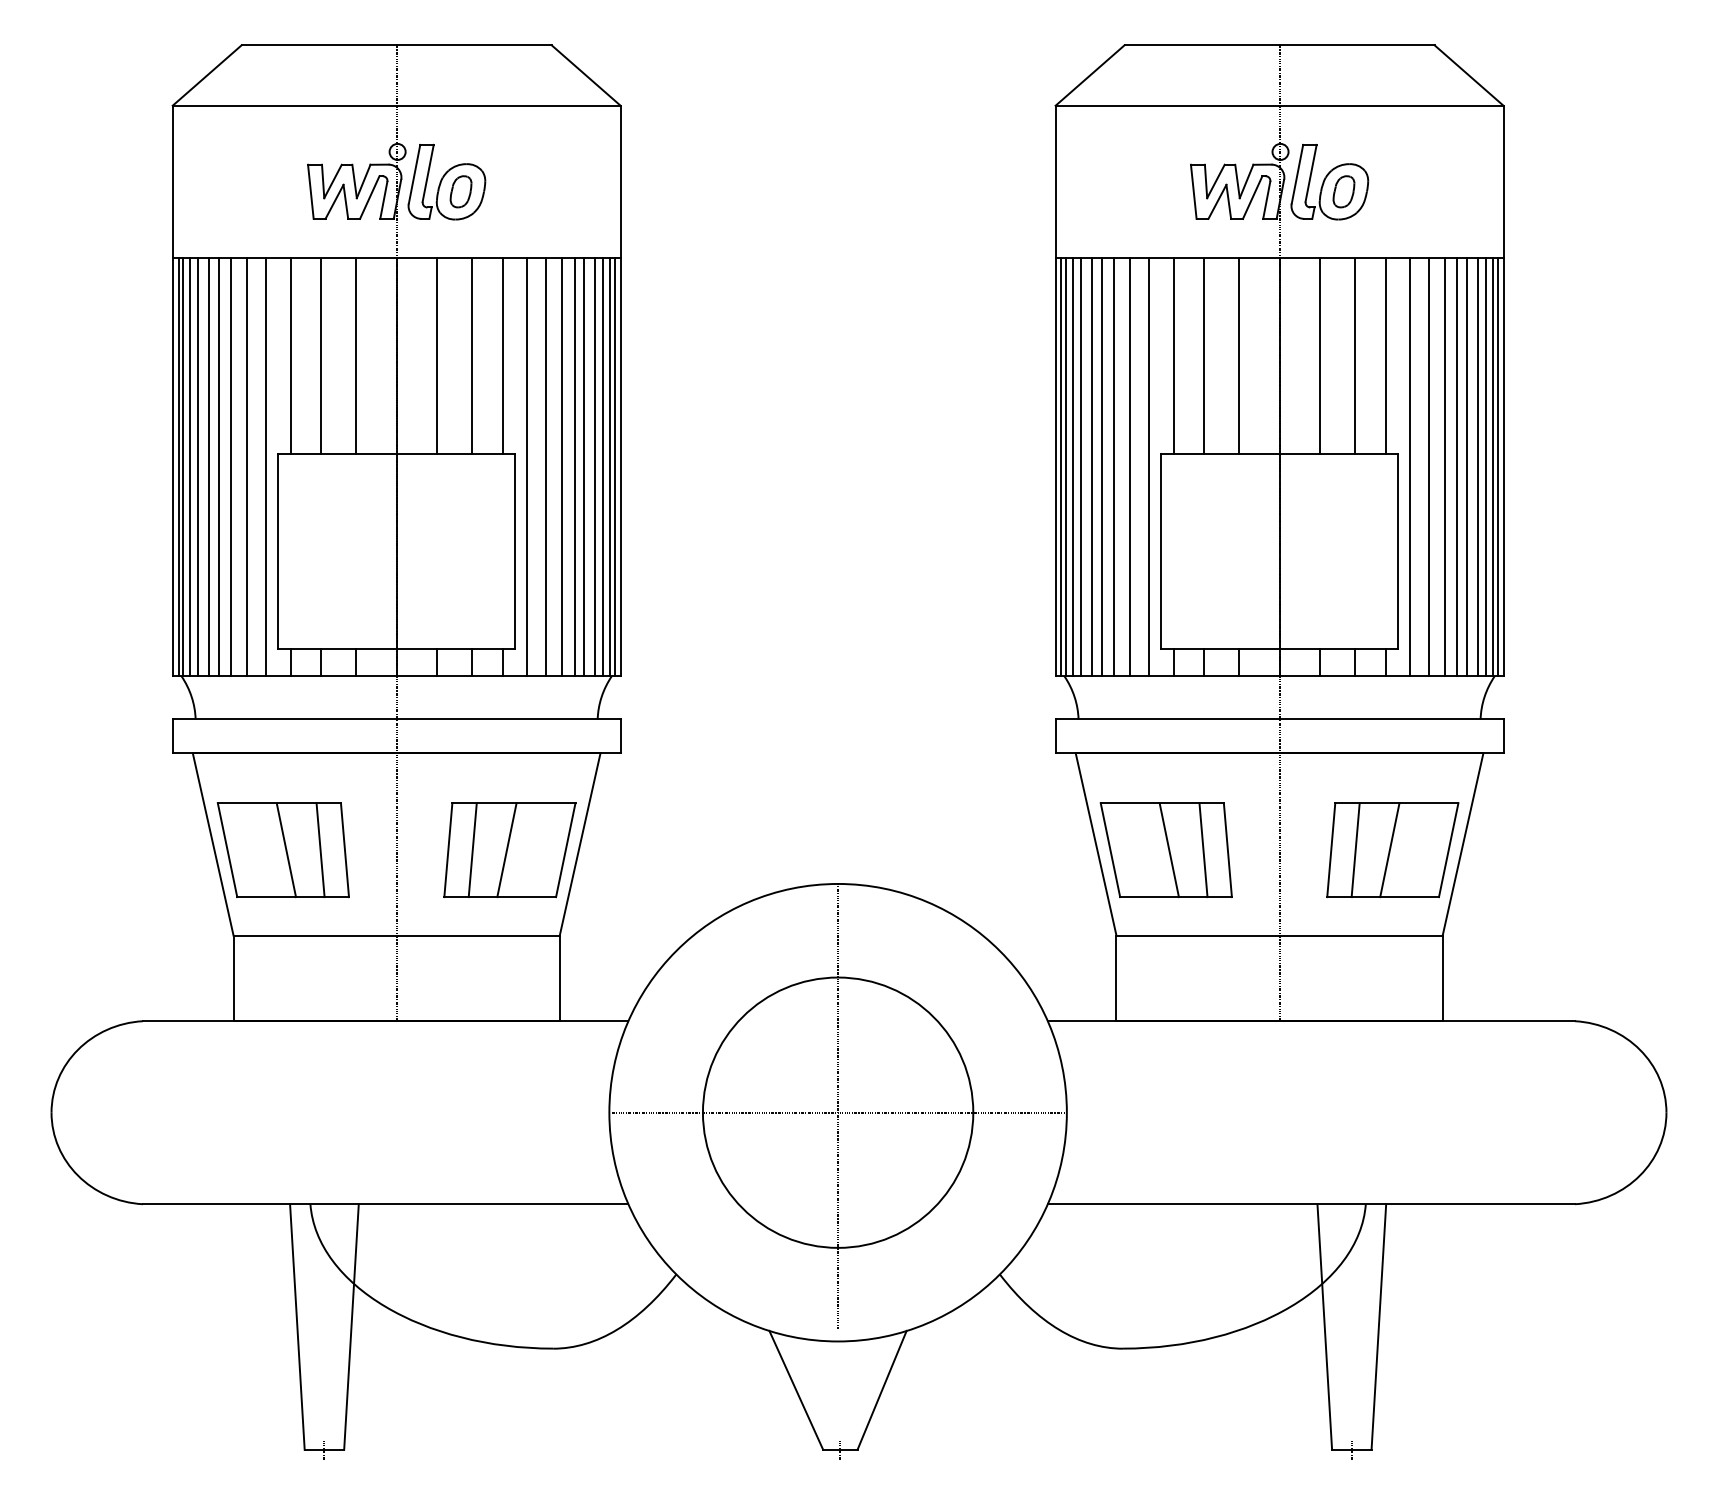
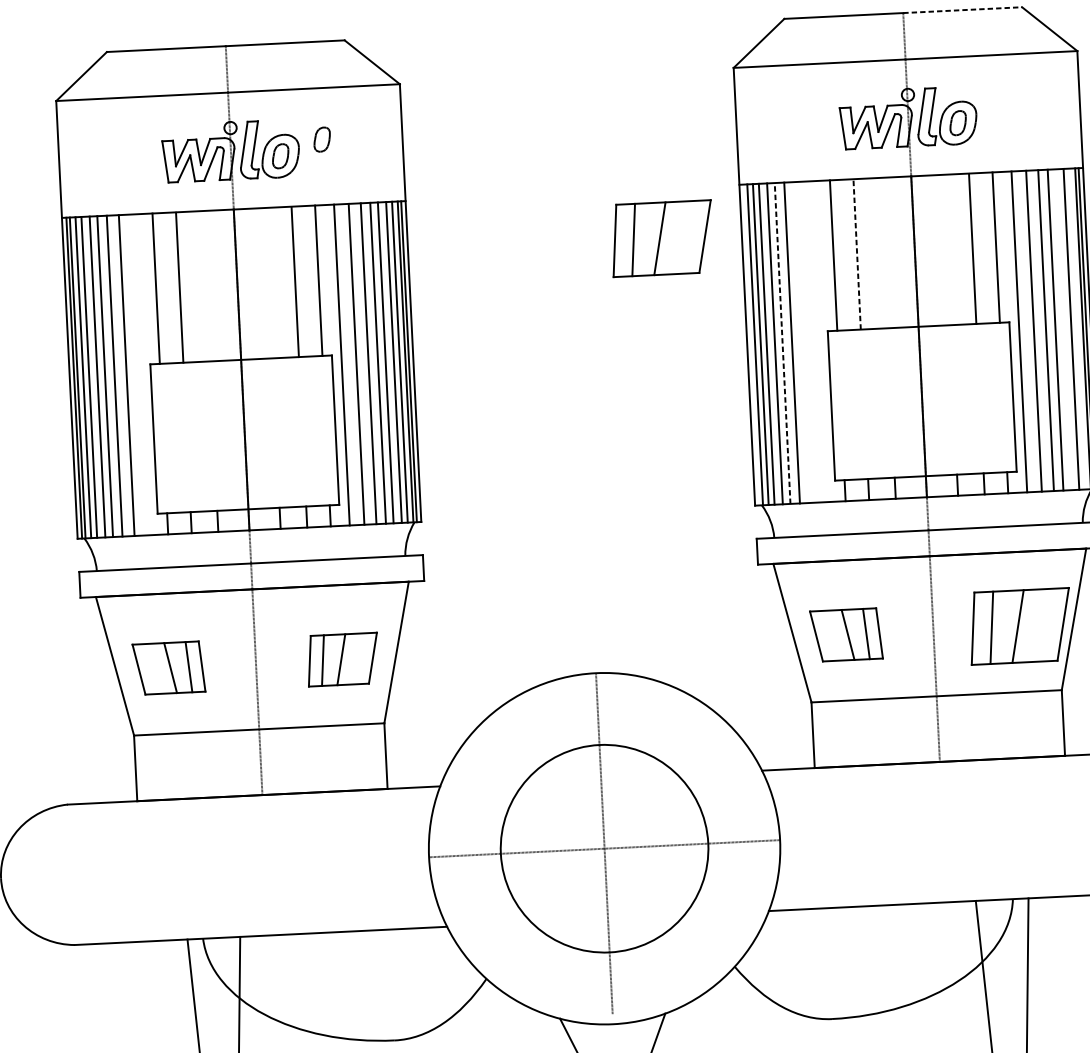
line: (1357, 45) -> (963, 10), solid -> dashed
part: (515, 172) -> (321, 139), added
part: (951, 323) -> (661, 238), added
line: (356, 356) -> (206, 286), removed
line: (437, 356) -> (268, 283), removed
line: (1204, 356) -> (857, 254), solid -> dashed
line: (1238, 356) -> (883, 253), removed
line: (1320, 356) -> (946, 250), removed
line: (1101, 466) -> (782, 343), solid -> dashed
line: (266, 467) -> (141, 375), removed
line: (1061, 467) -> (751, 345), removed
line: (1129, 467) -> (803, 342), removed
line: (1148, 467) -> (818, 342), removed
line: (1467, 467) -> (1063, 330), removed
line: (1485, 467) -> (1077, 329), removed
part: (282, 850) -> (168, 668), size x0.7
part: (509, 850) -> (342, 659), size x0.7
part: (1165, 850) -> (845, 635), size x0.7

